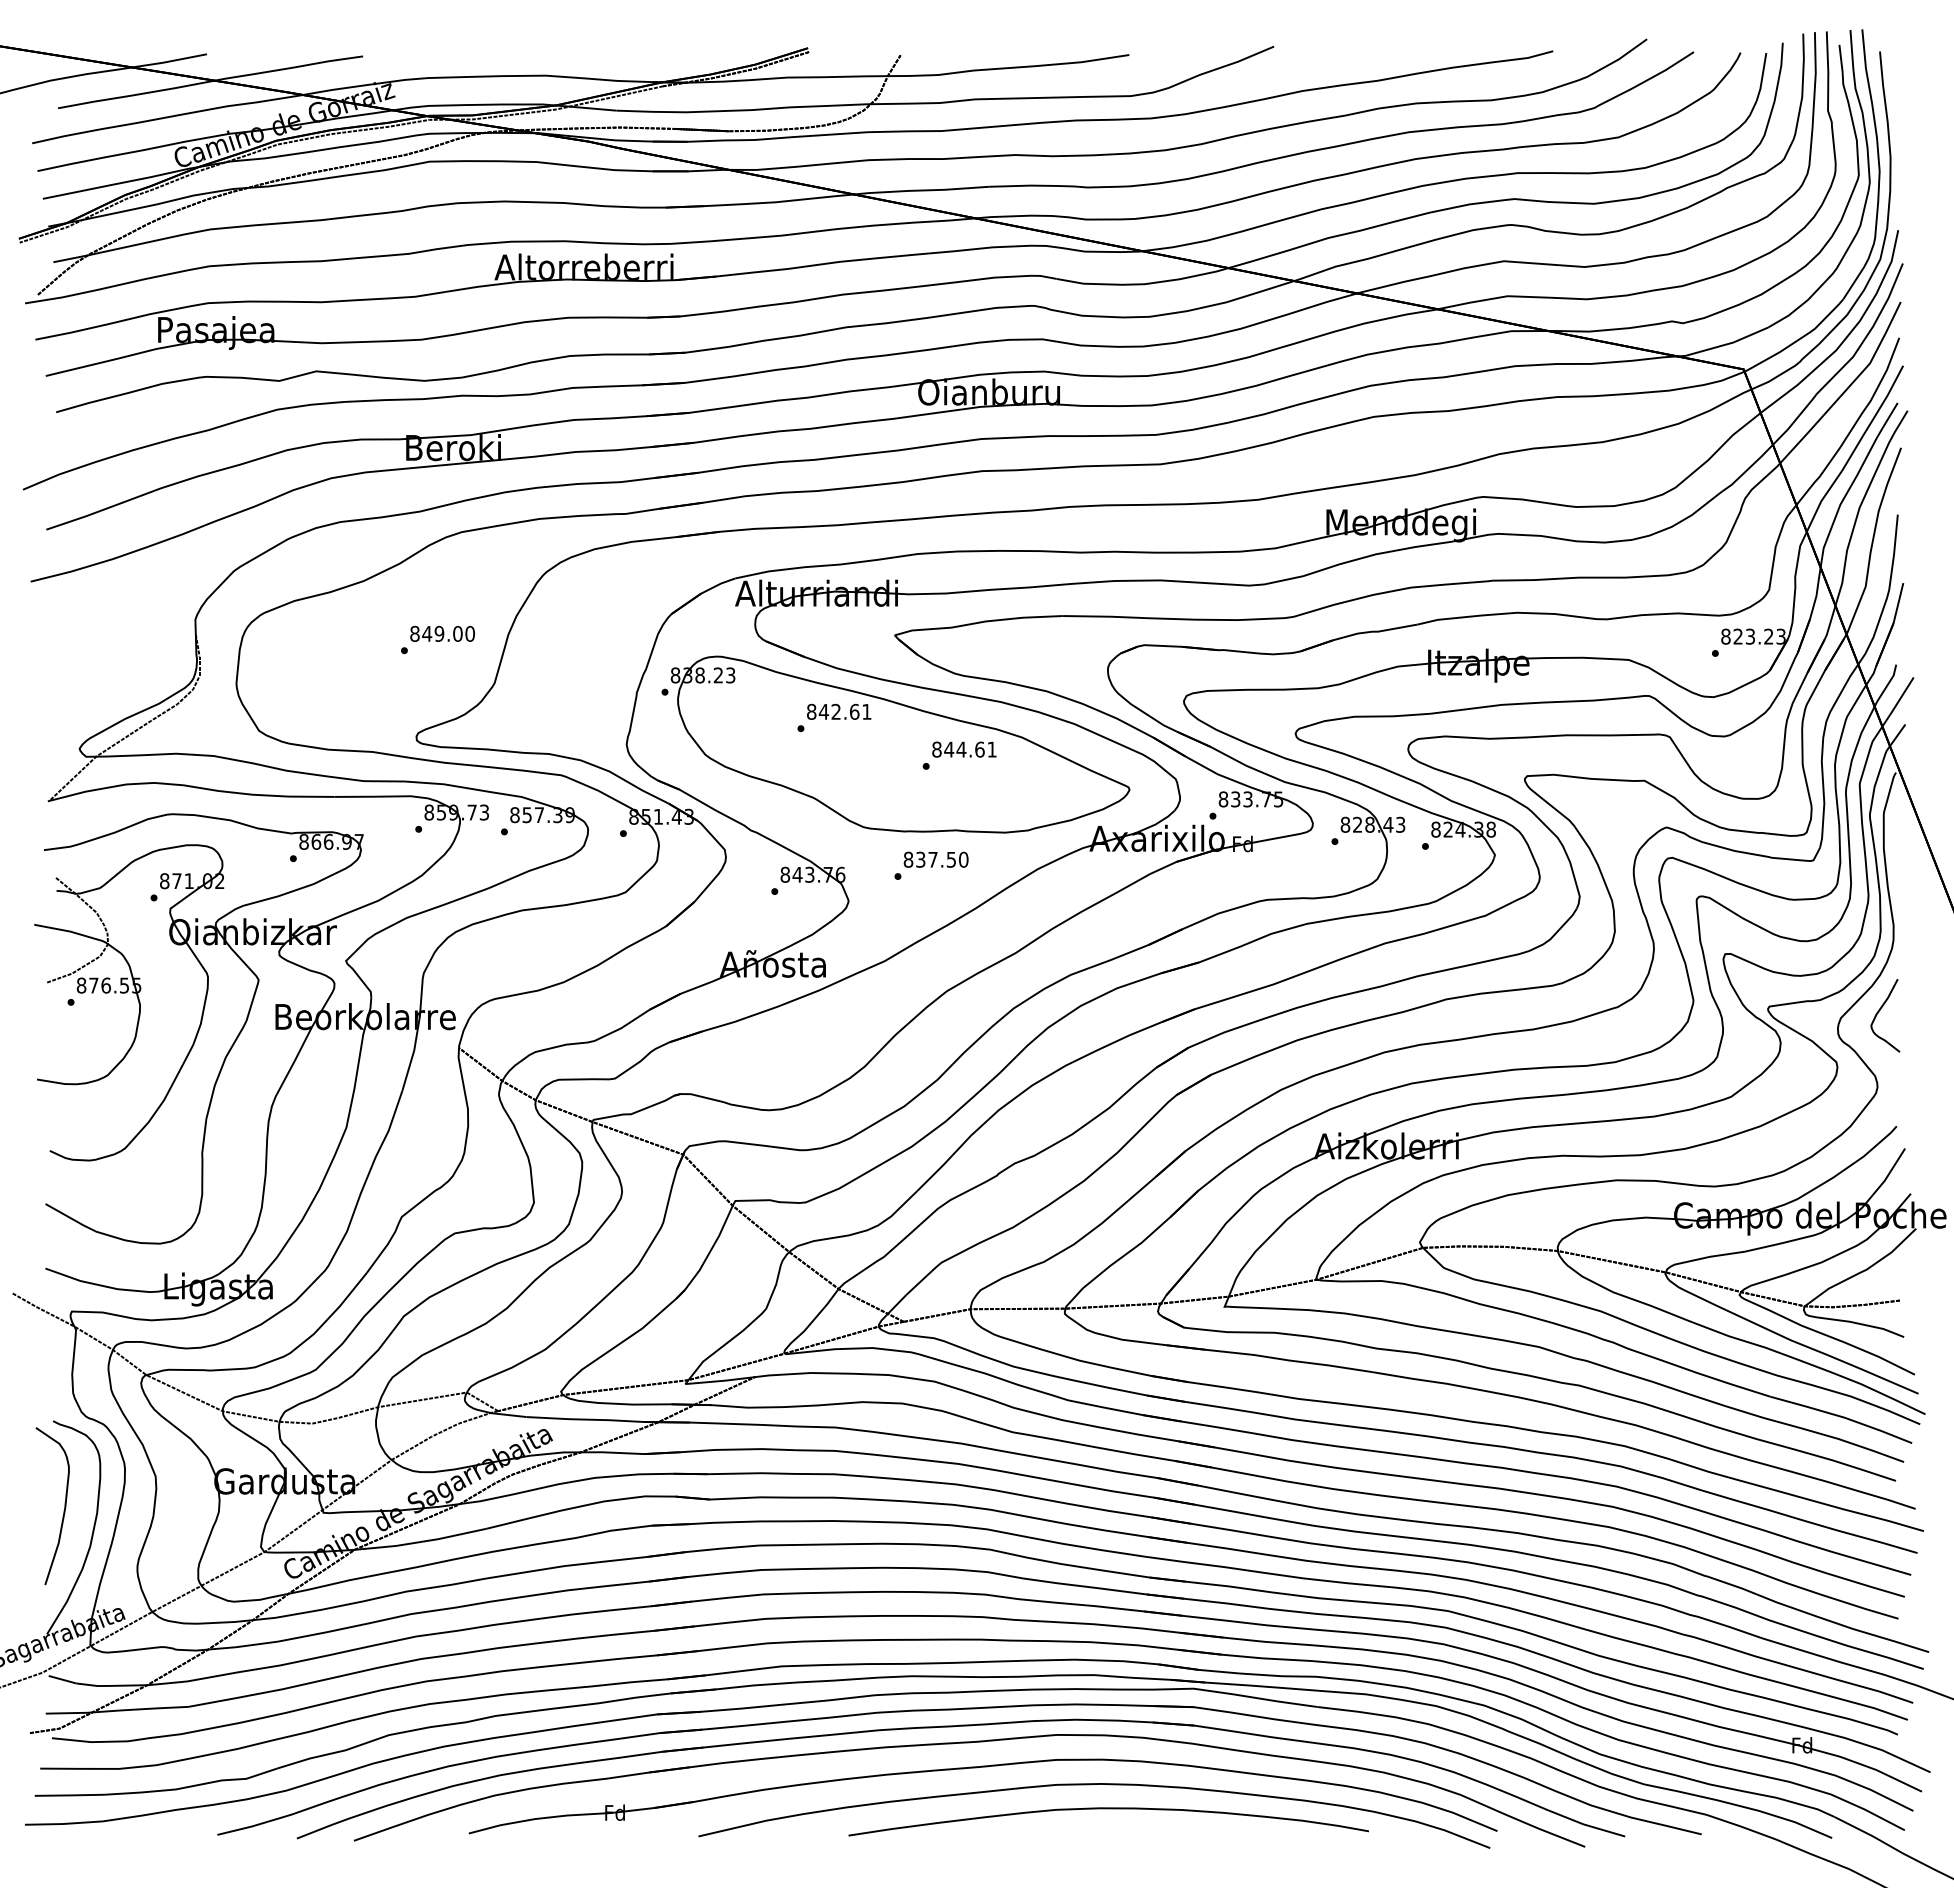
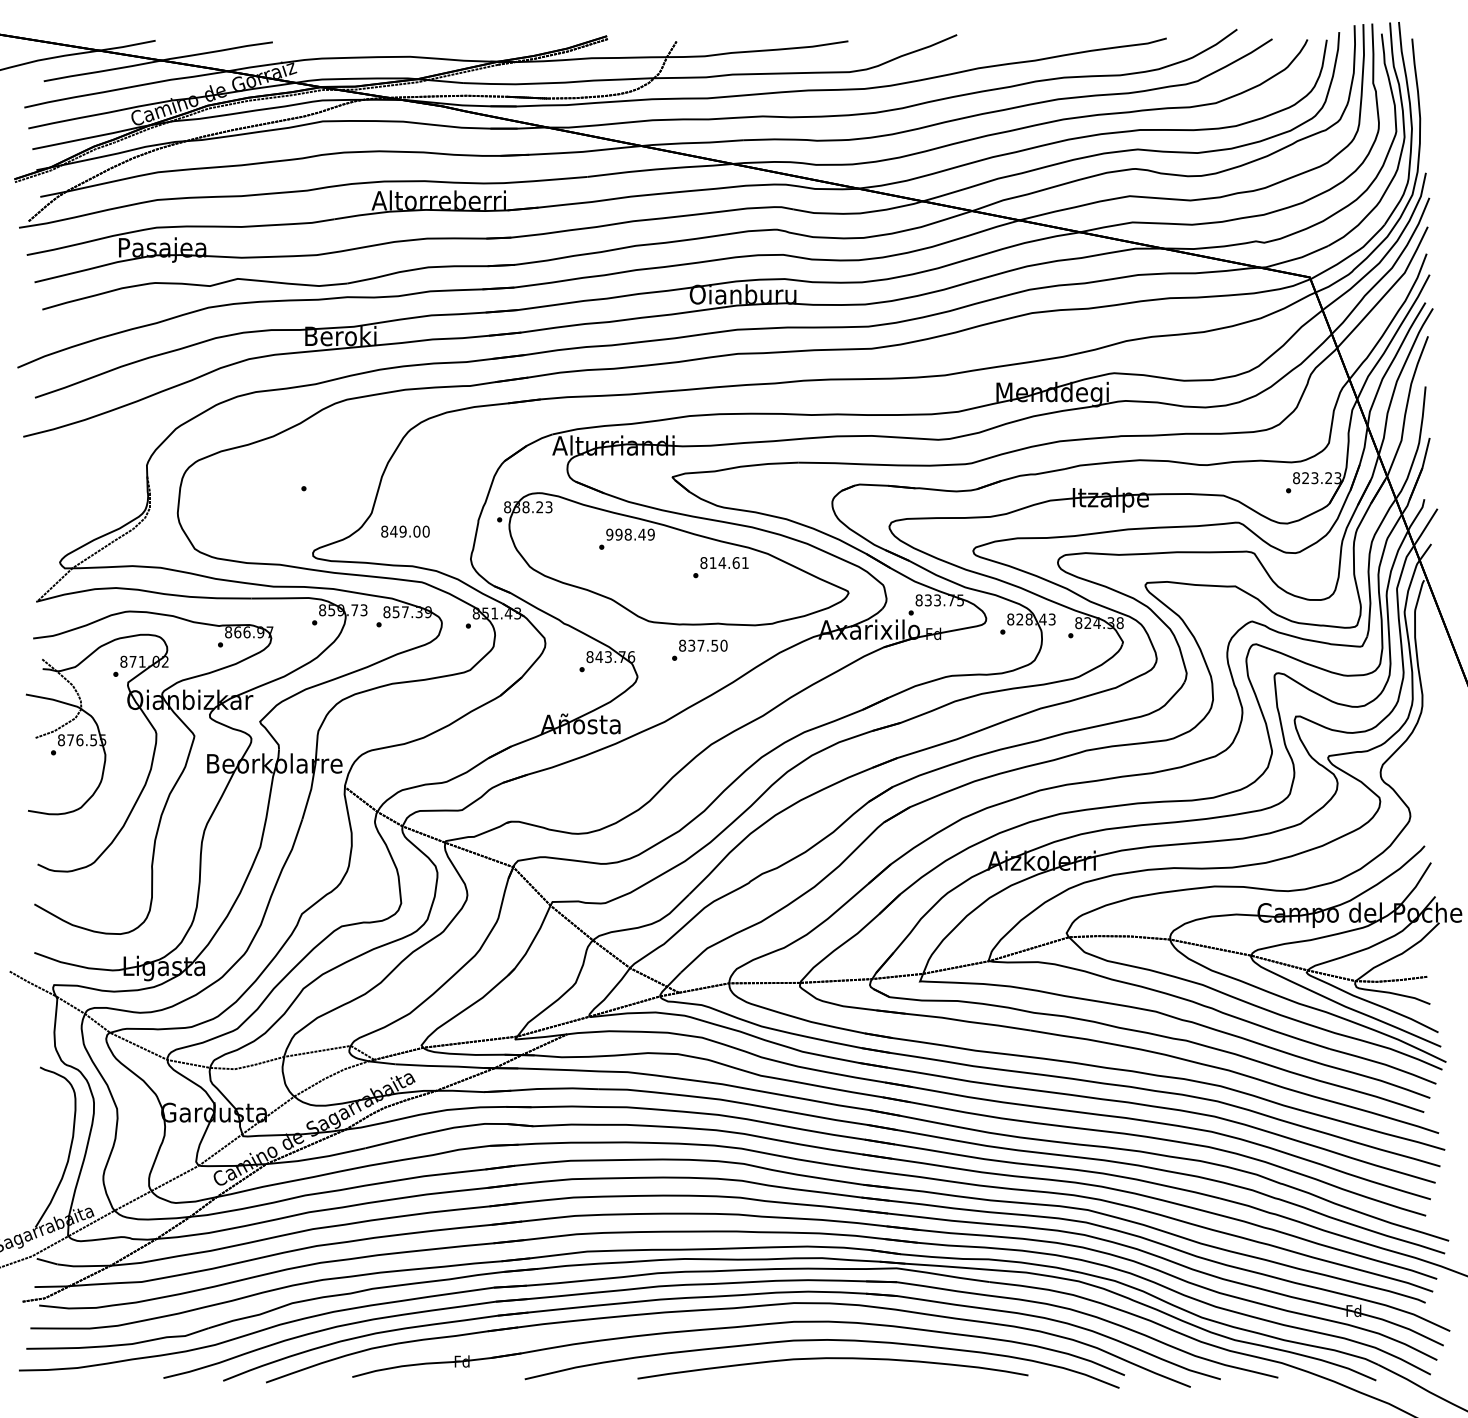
text: (442, 633) -> (405, 531), moved
text: (838, 711) -> (629, 534), 842.61 -> 998.49
text: (949, 749) -> (713, 562), 844.61 -> 814.61
curve: (1880, 1010) -> (1412, 758), removed
curve: (63, 1510) -> (47, 1134), removed

